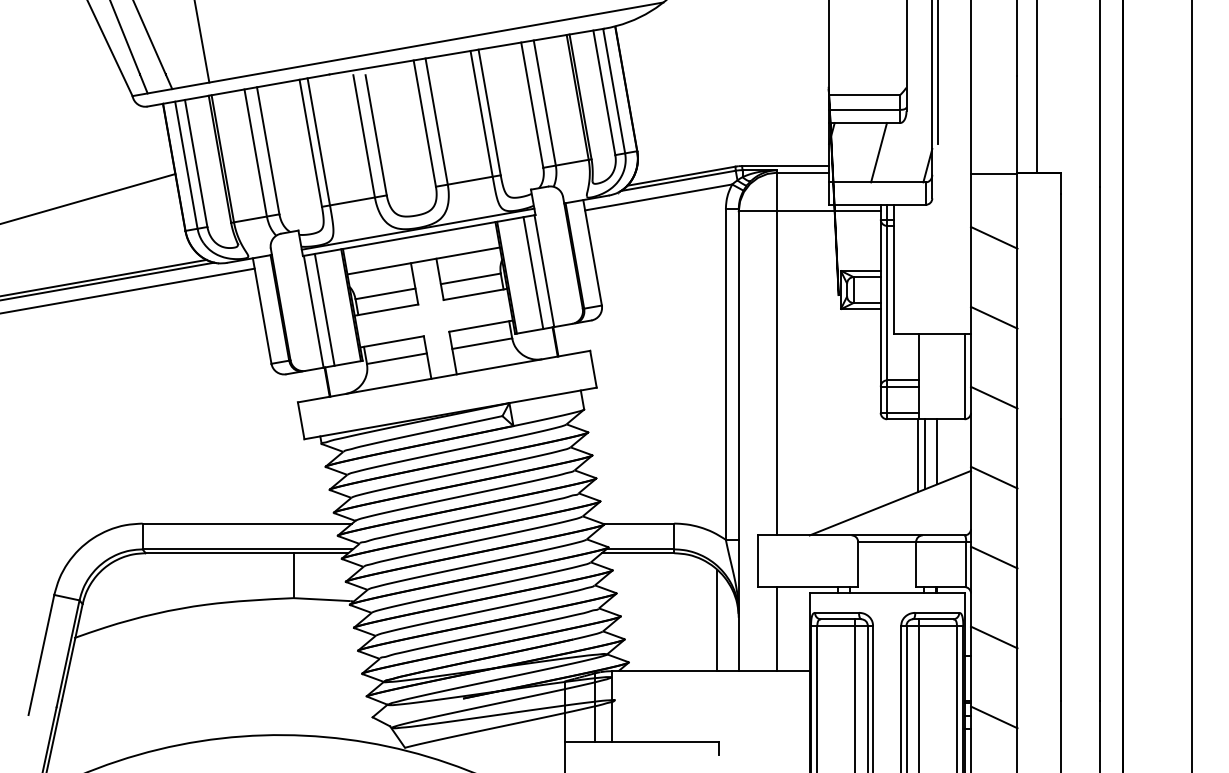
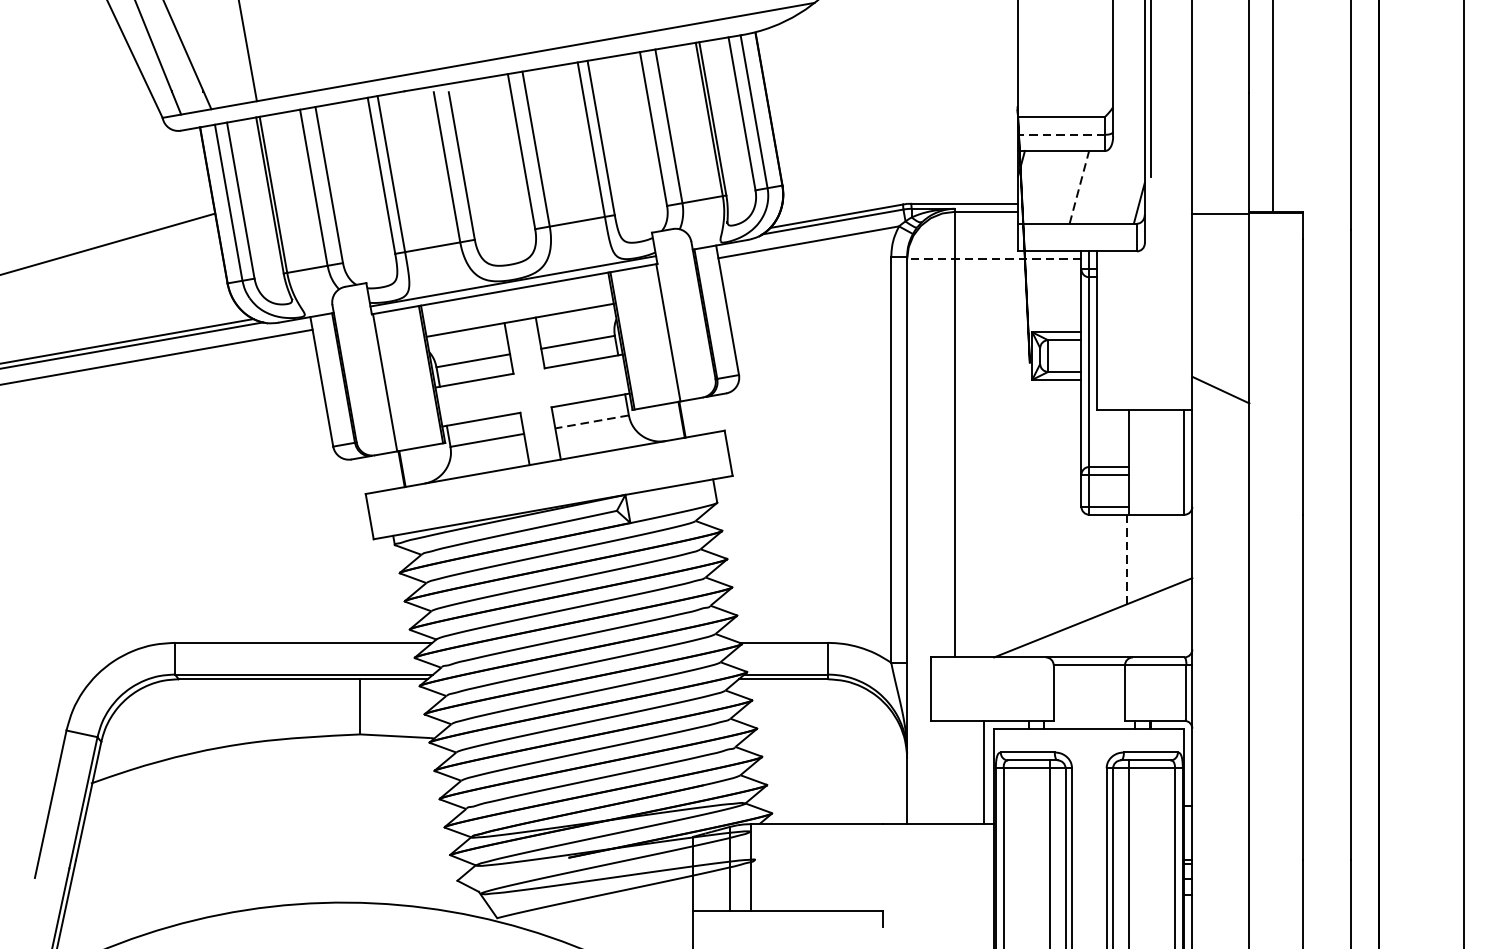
line: (864, 109) -> (1061, 134), solid -> dashed
line: (879, 152) -> (1079, 187), solid -> dashed
line: (809, 211) -> (993, 259), solid -> dashed
line: (994, 237) -> (1221, 291), removed
line: (533, 272) -> (655, 334), removed
line: (324, 309) -> (398, 379), removed
line: (481, 343) -> (591, 421), solid -> dashed
line: (994, 397) -> (1221, 488), removed
line: (937, 451) -> (1151, 554), removed
line: (924, 454) -> (1135, 558), removed
line: (918, 456) -> (1127, 560), solid -> dashed
line: (994, 477) -> (1221, 586), removed
line: (994, 557) -> (1221, 684), removed
line: (716, 620) -> (879, 761), removed
line: (777, 628) -> (984, 771), moved
line: (994, 637) -> (1221, 782), removed
line: (994, 717) -> (1221, 881), removed

